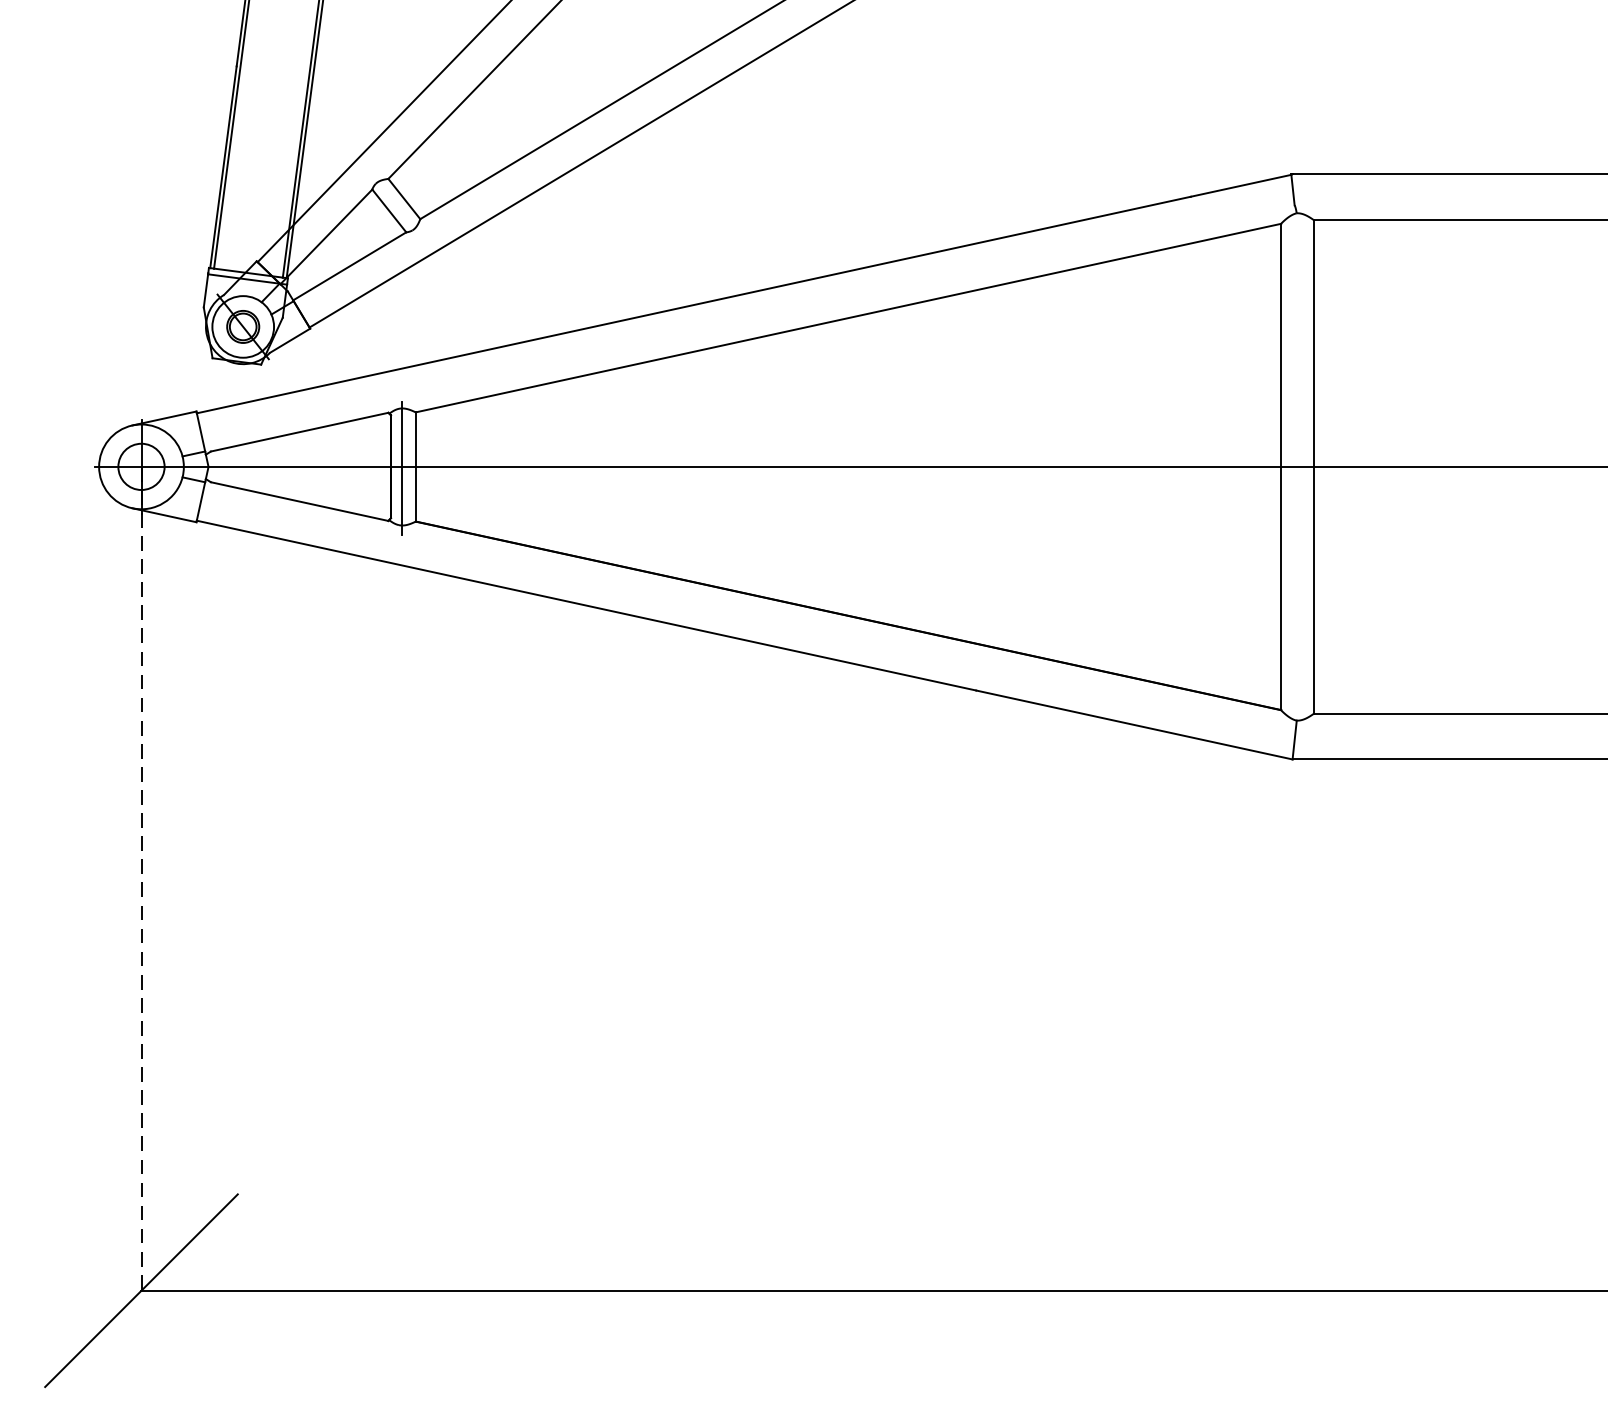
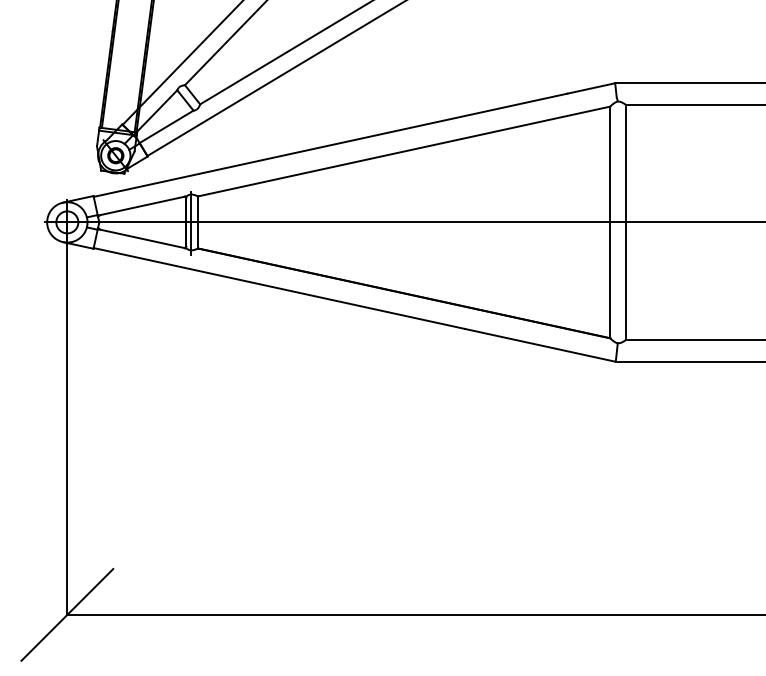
line: (141, 880) -> (67, 419), dashed -> solid

